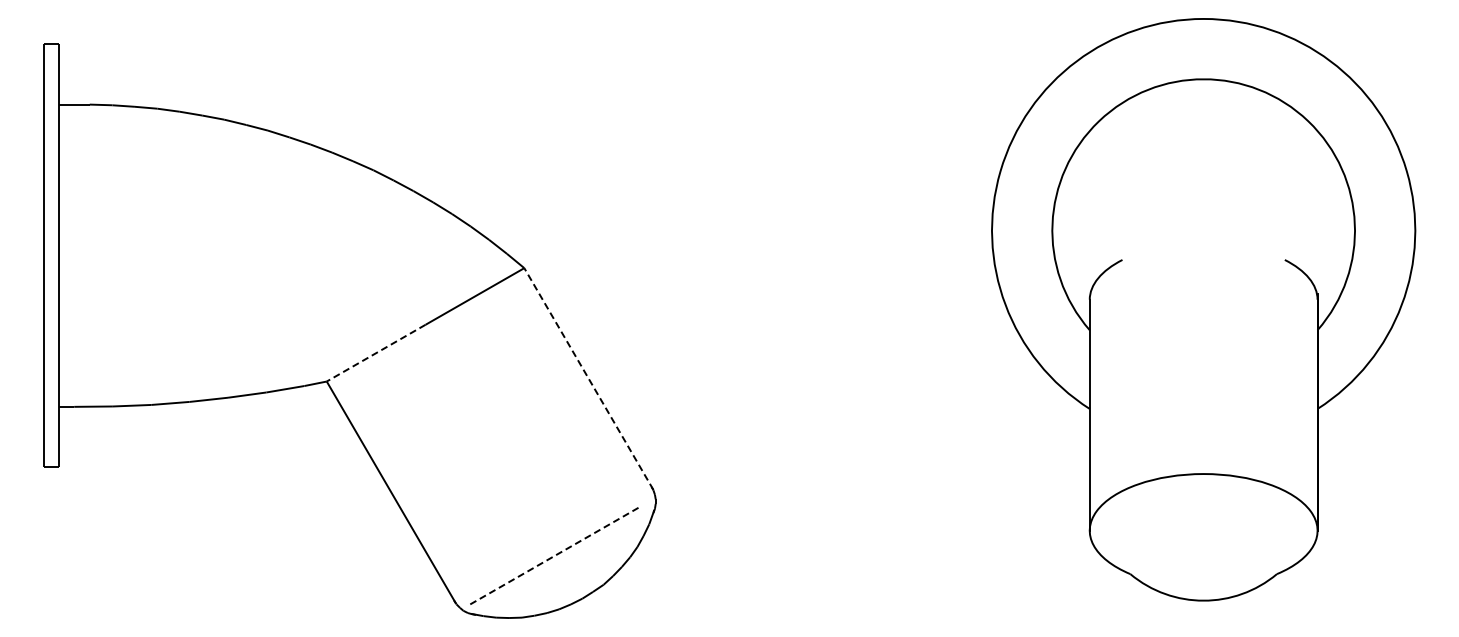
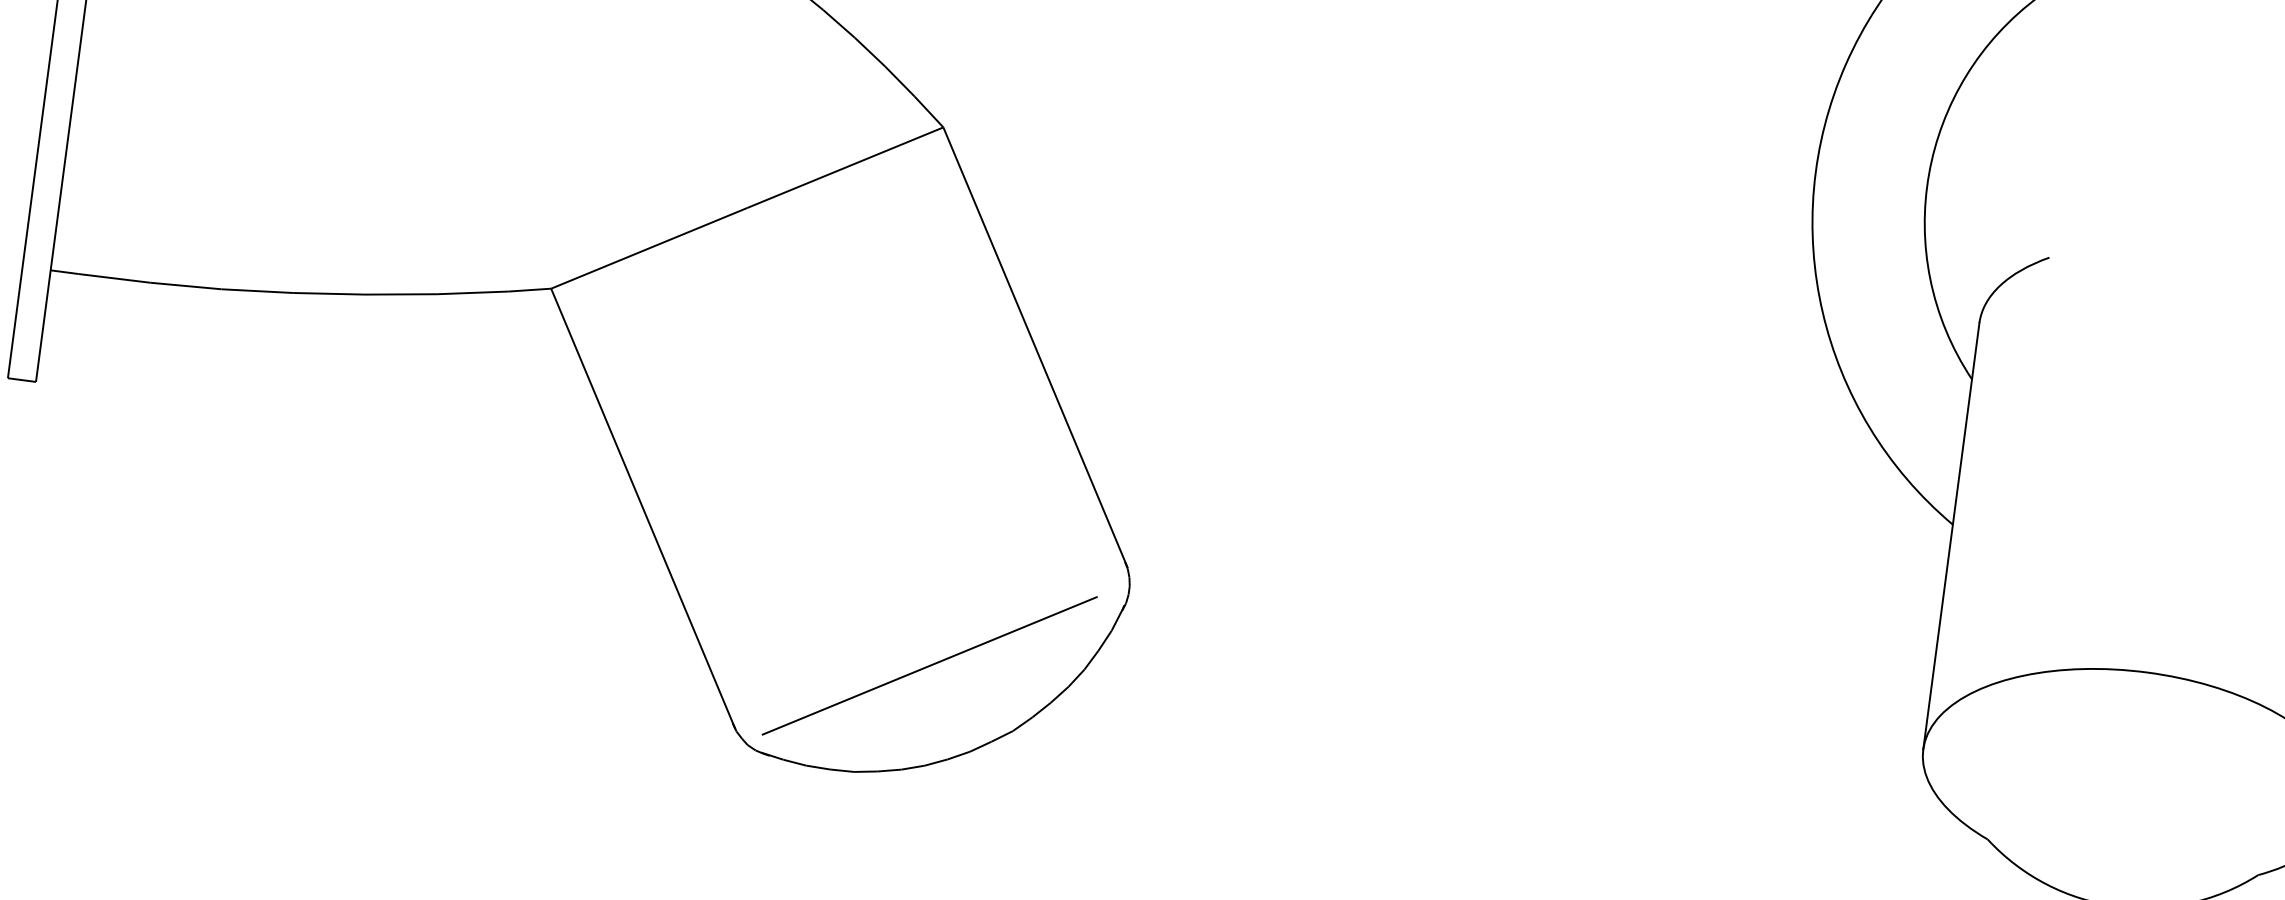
line: (376, 353) -> (649, 249), dashed -> solid
line: (588, 378) -> (1035, 346), dashed -> solid
line: (554, 555) -> (929, 665), dashed -> solid

